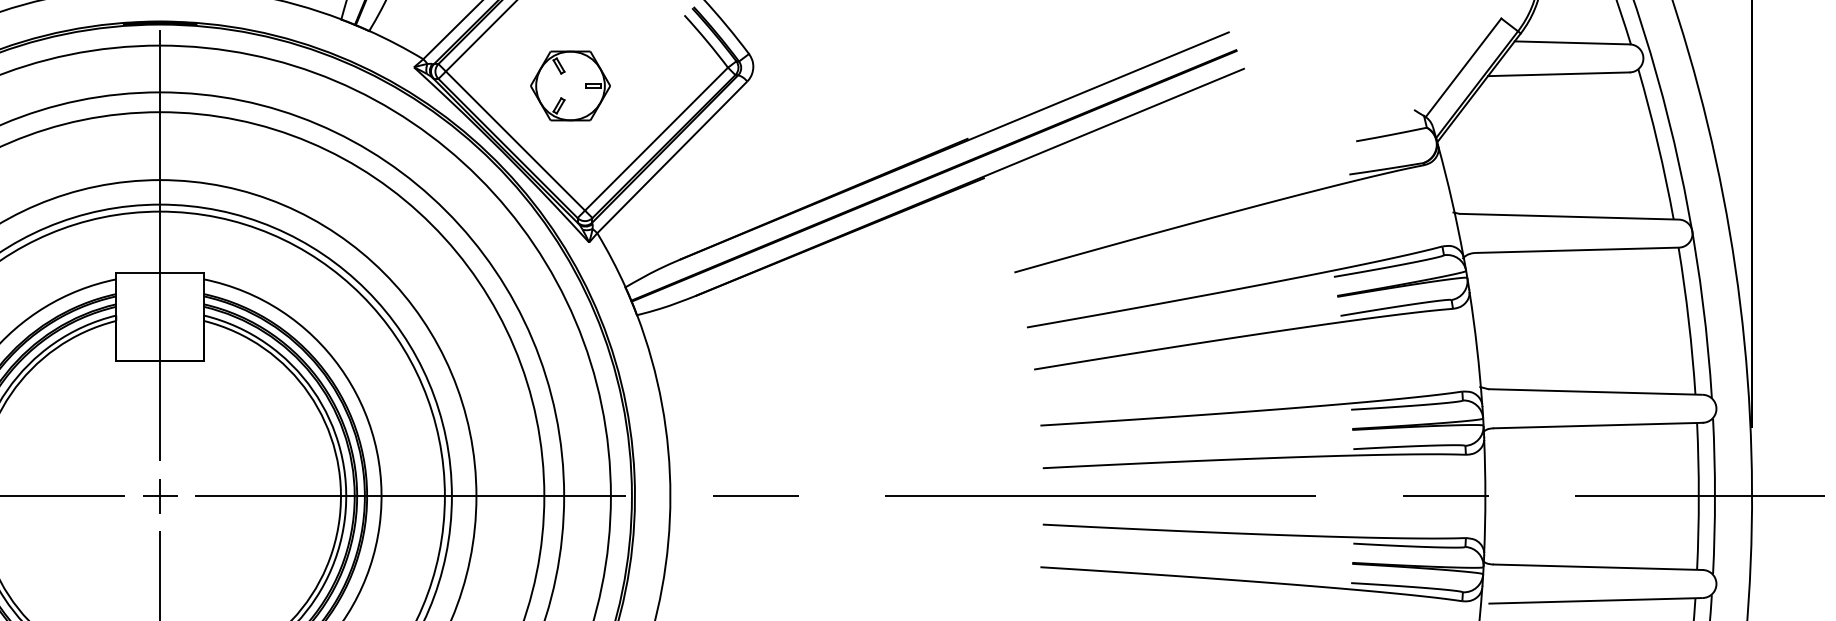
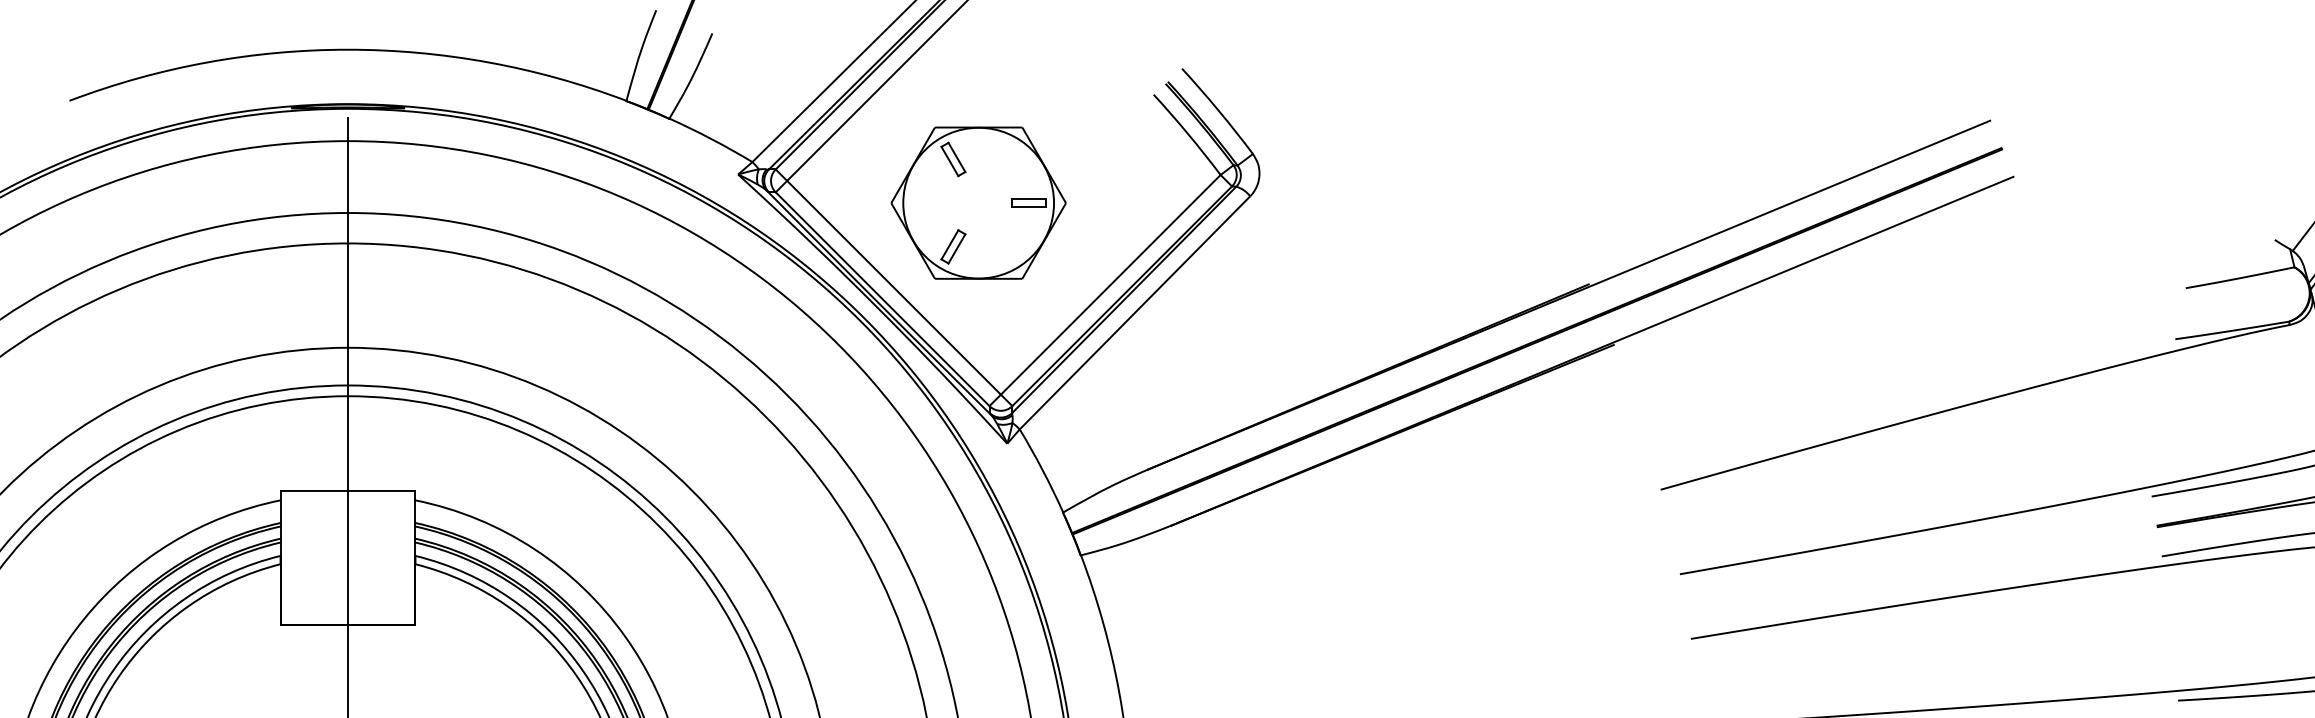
part: (570, 85) -> (978, 202), size x1.43

